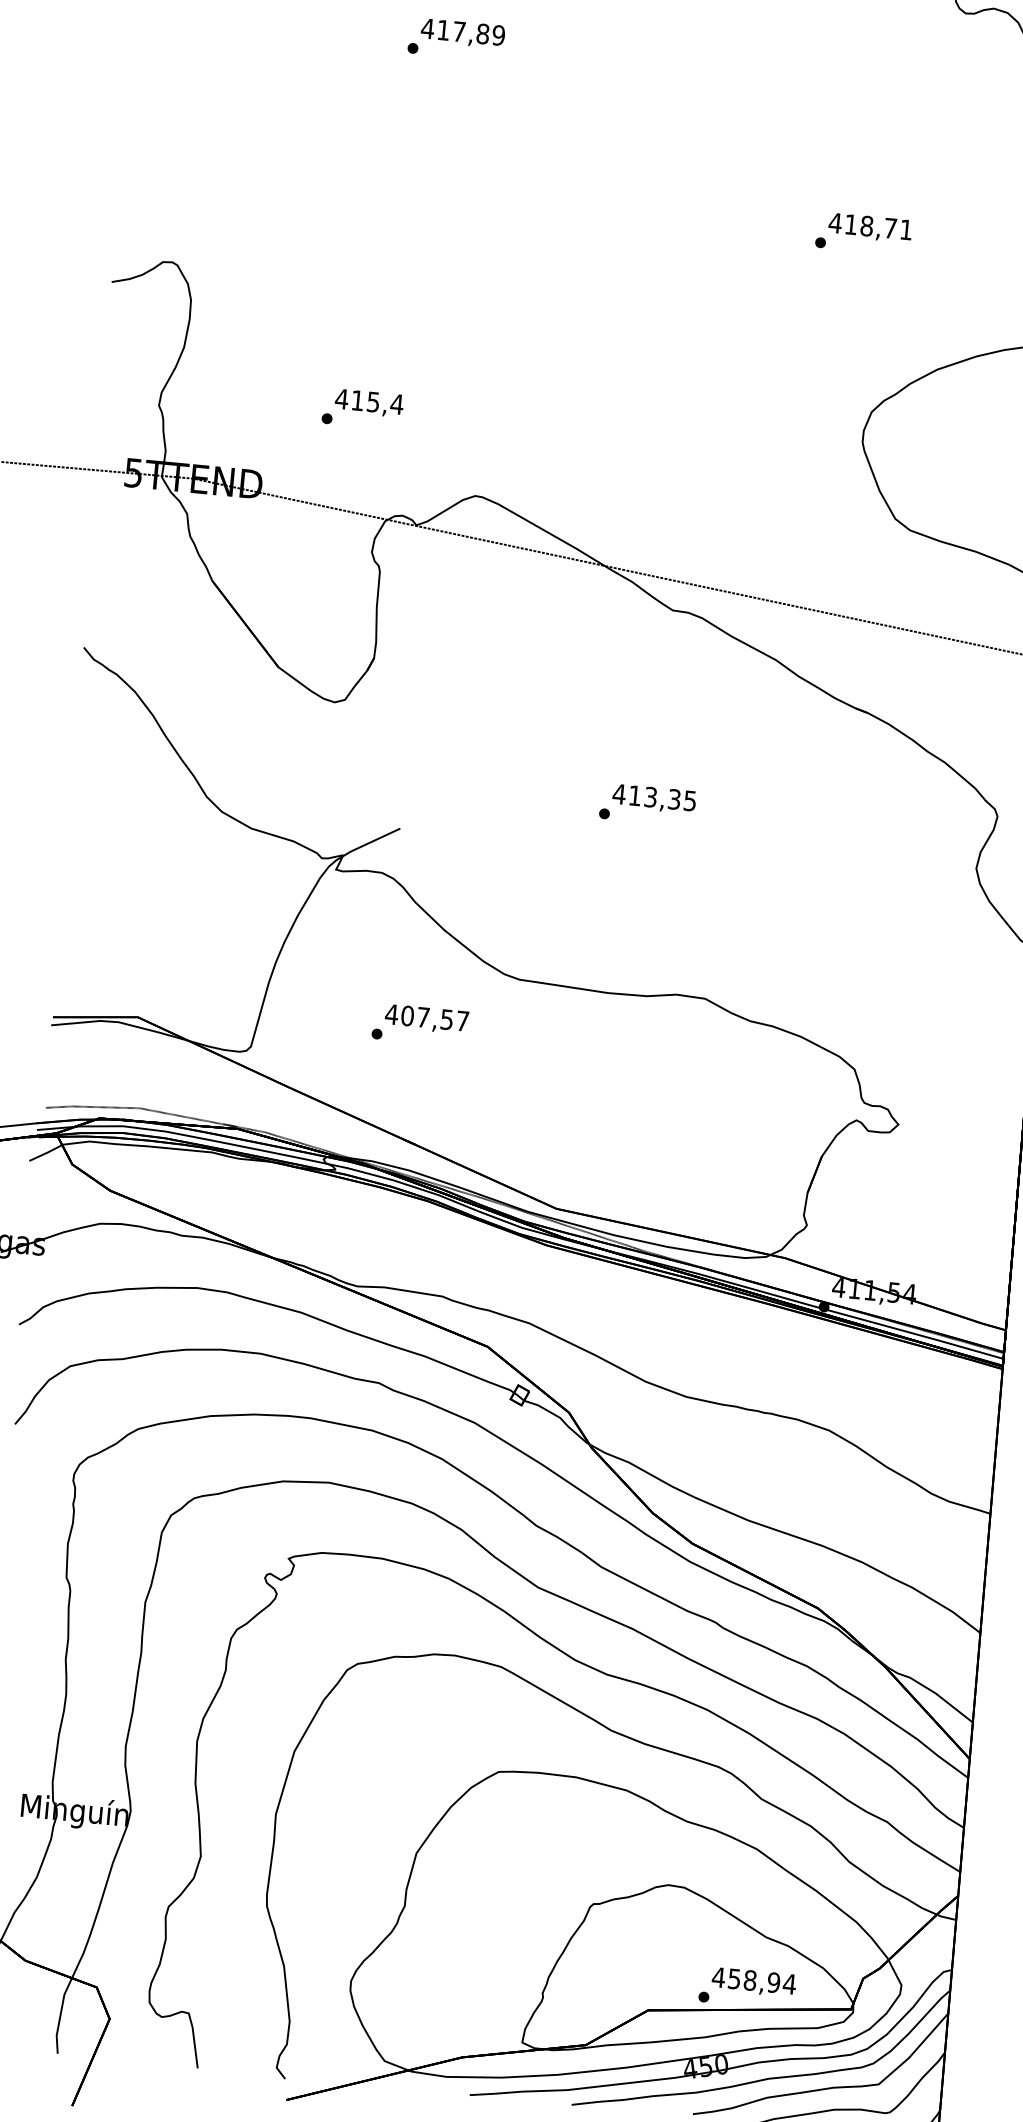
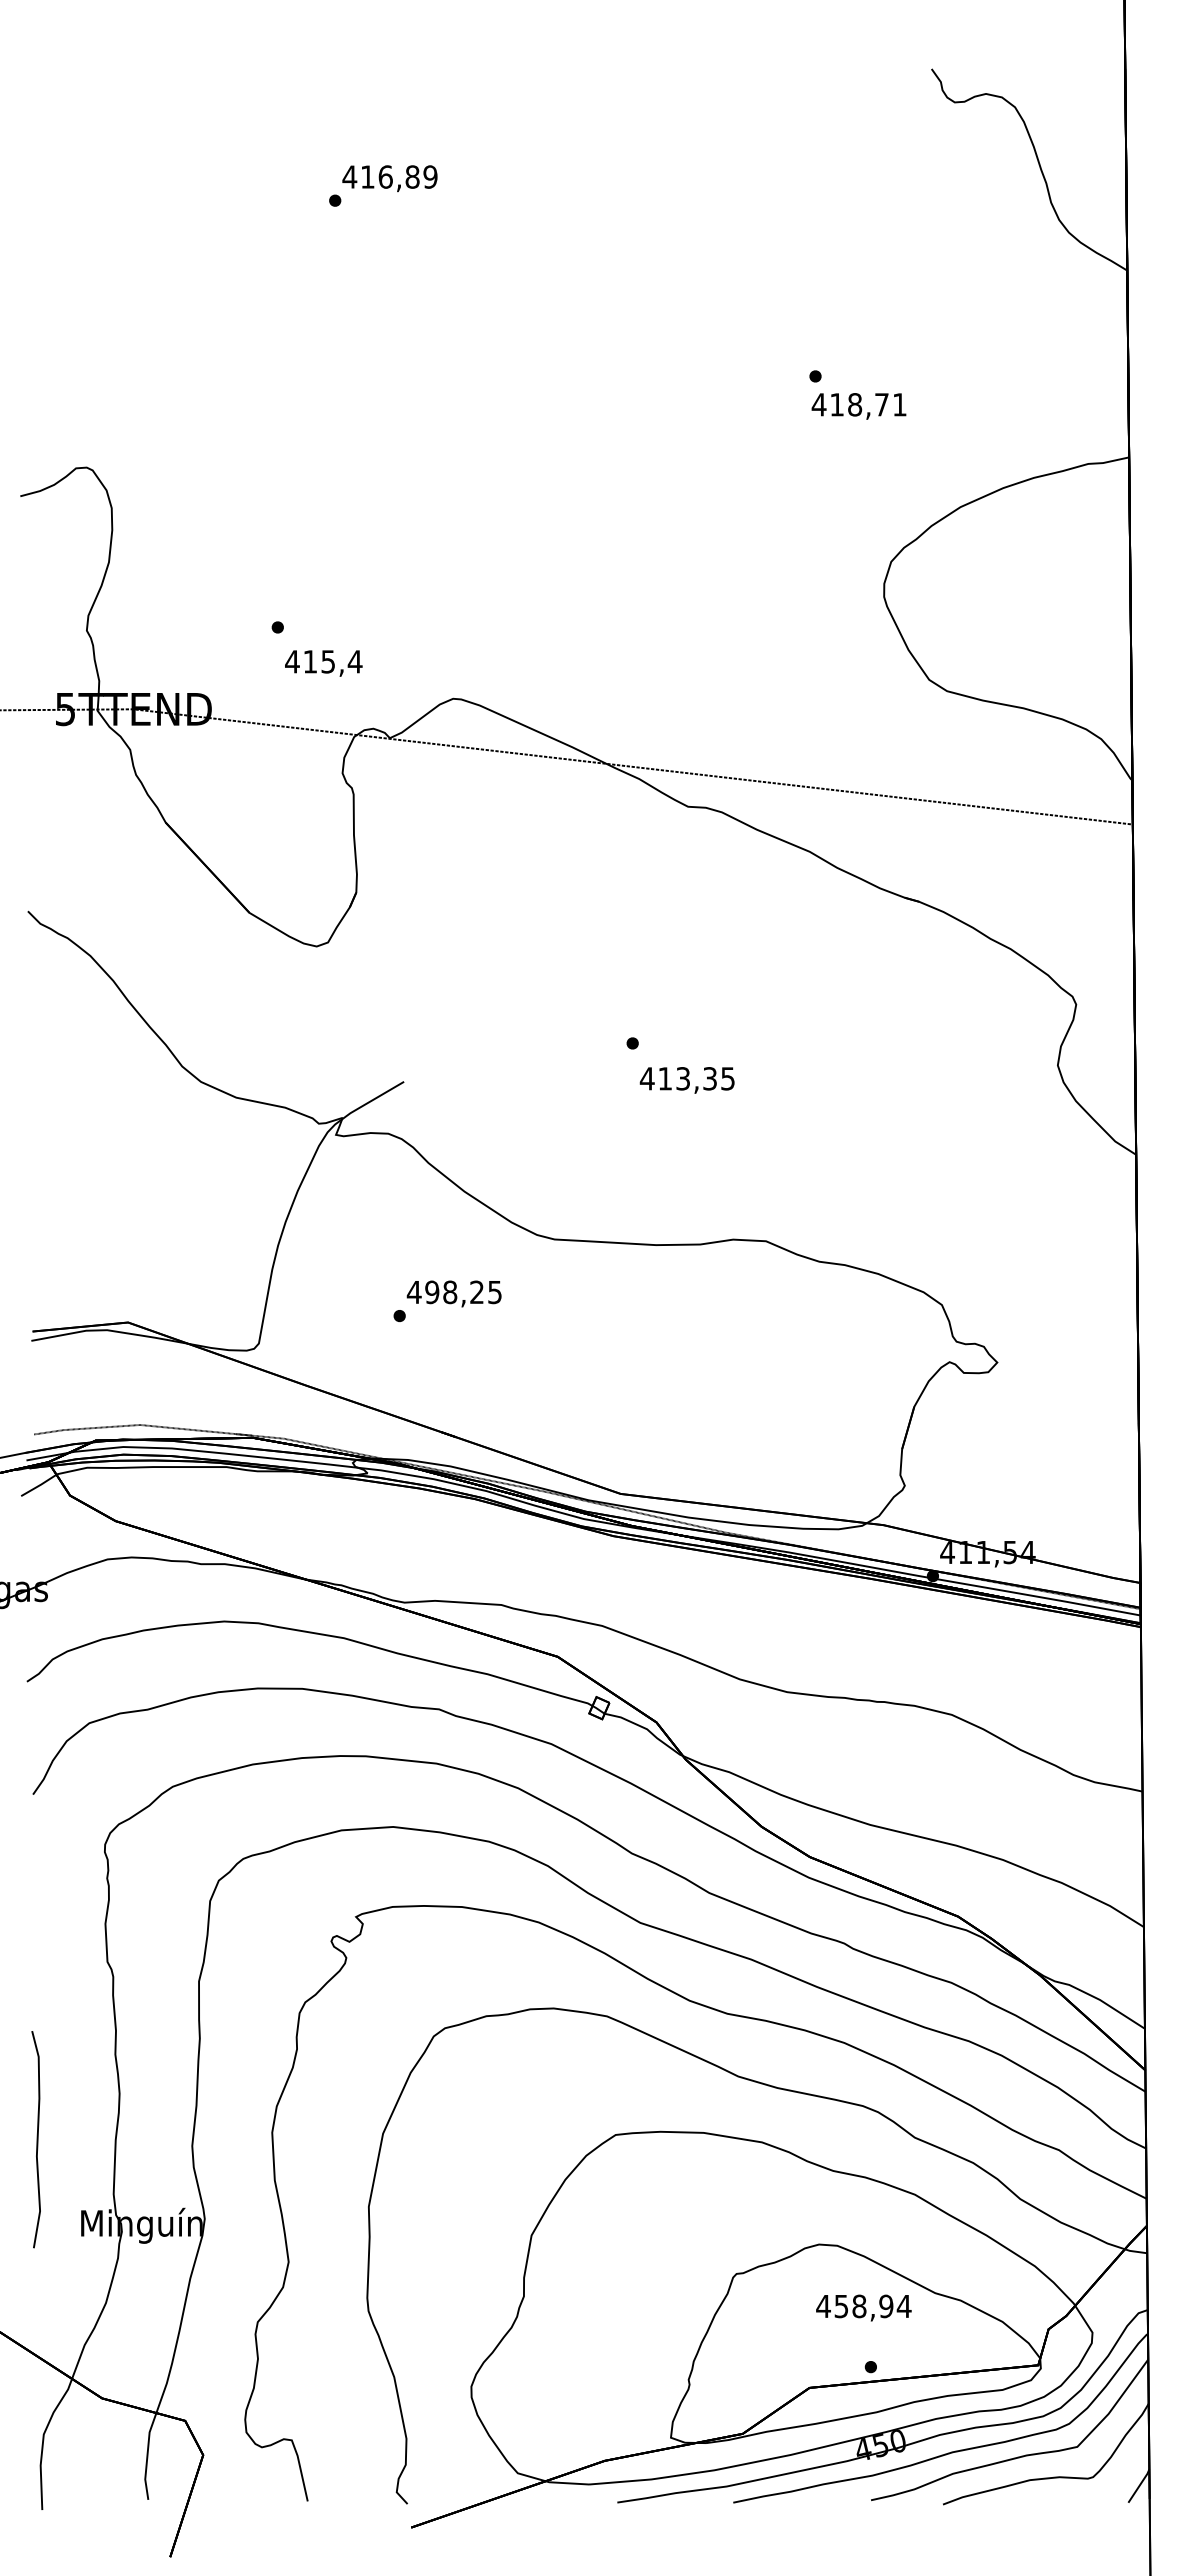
text: (459, 31) -> (385, 176), 417,89 -> 416,89
text: (869, 227) -> (858, 406), moved
text: (369, 403) -> (323, 663), moved
text: (653, 799) -> (686, 1080), moved
text: (435, 1018) -> (463, 1292), 407,57 -> 498,25
text: (753, 1981) -> (863, 2307), moved

